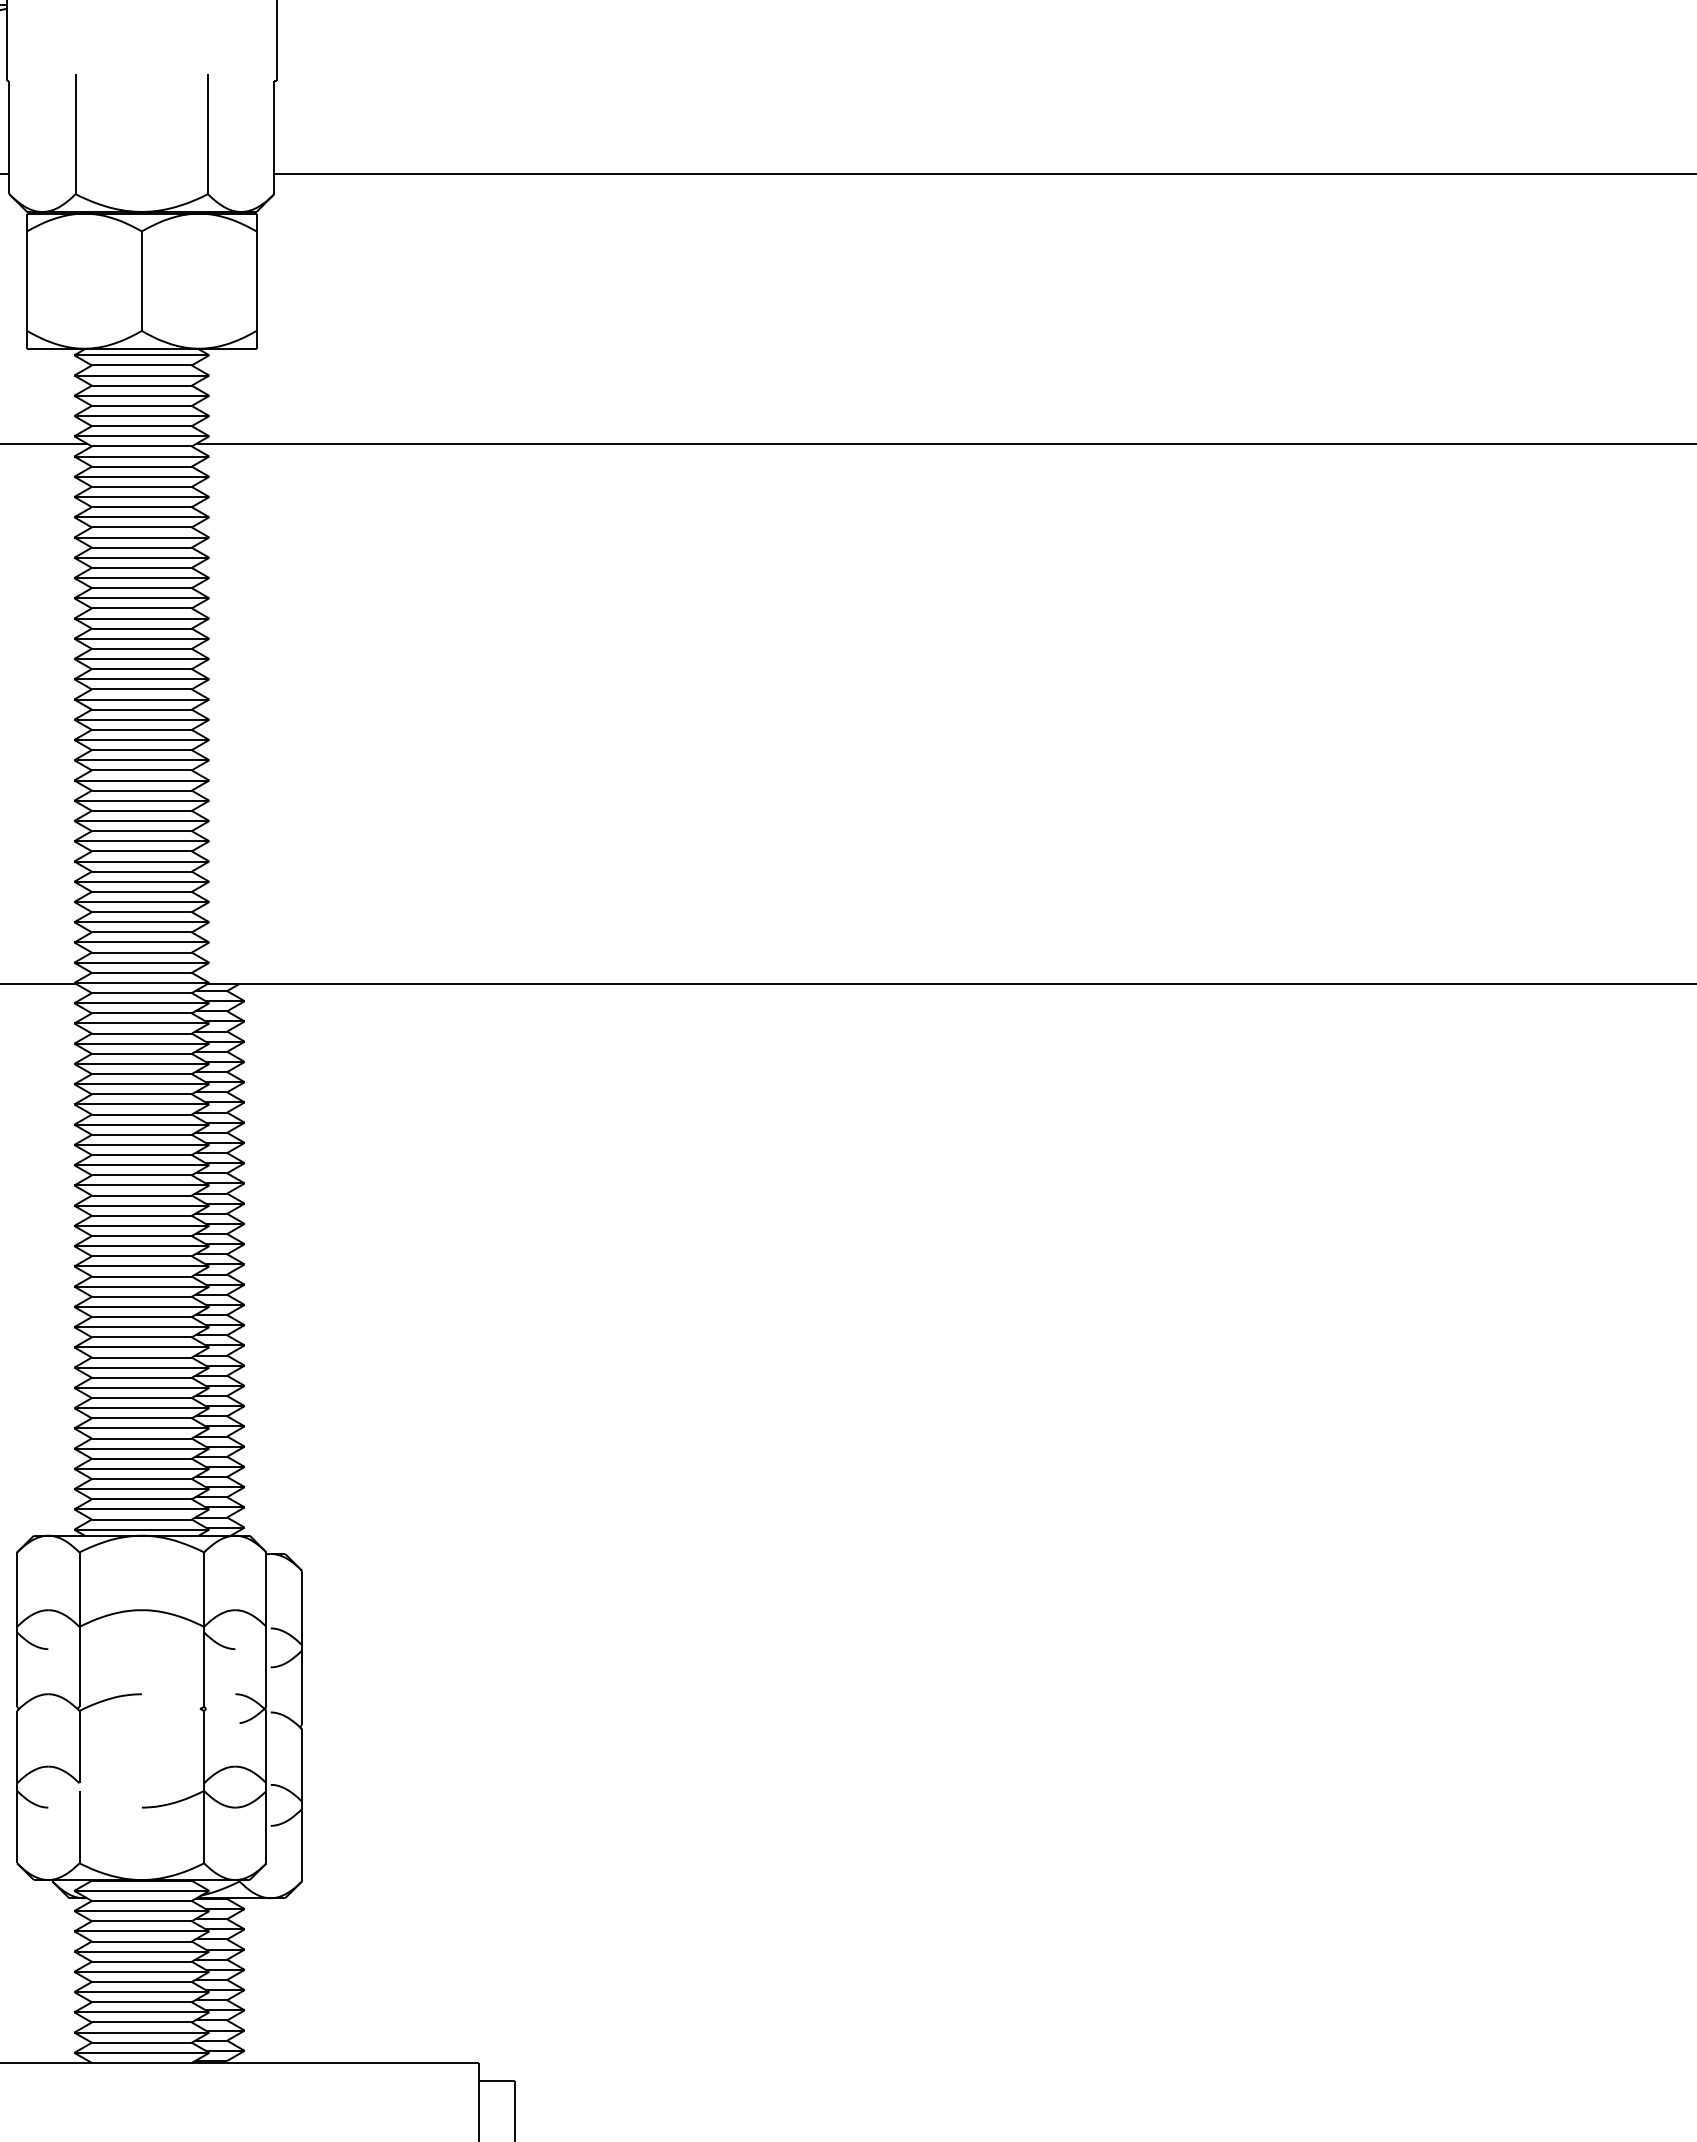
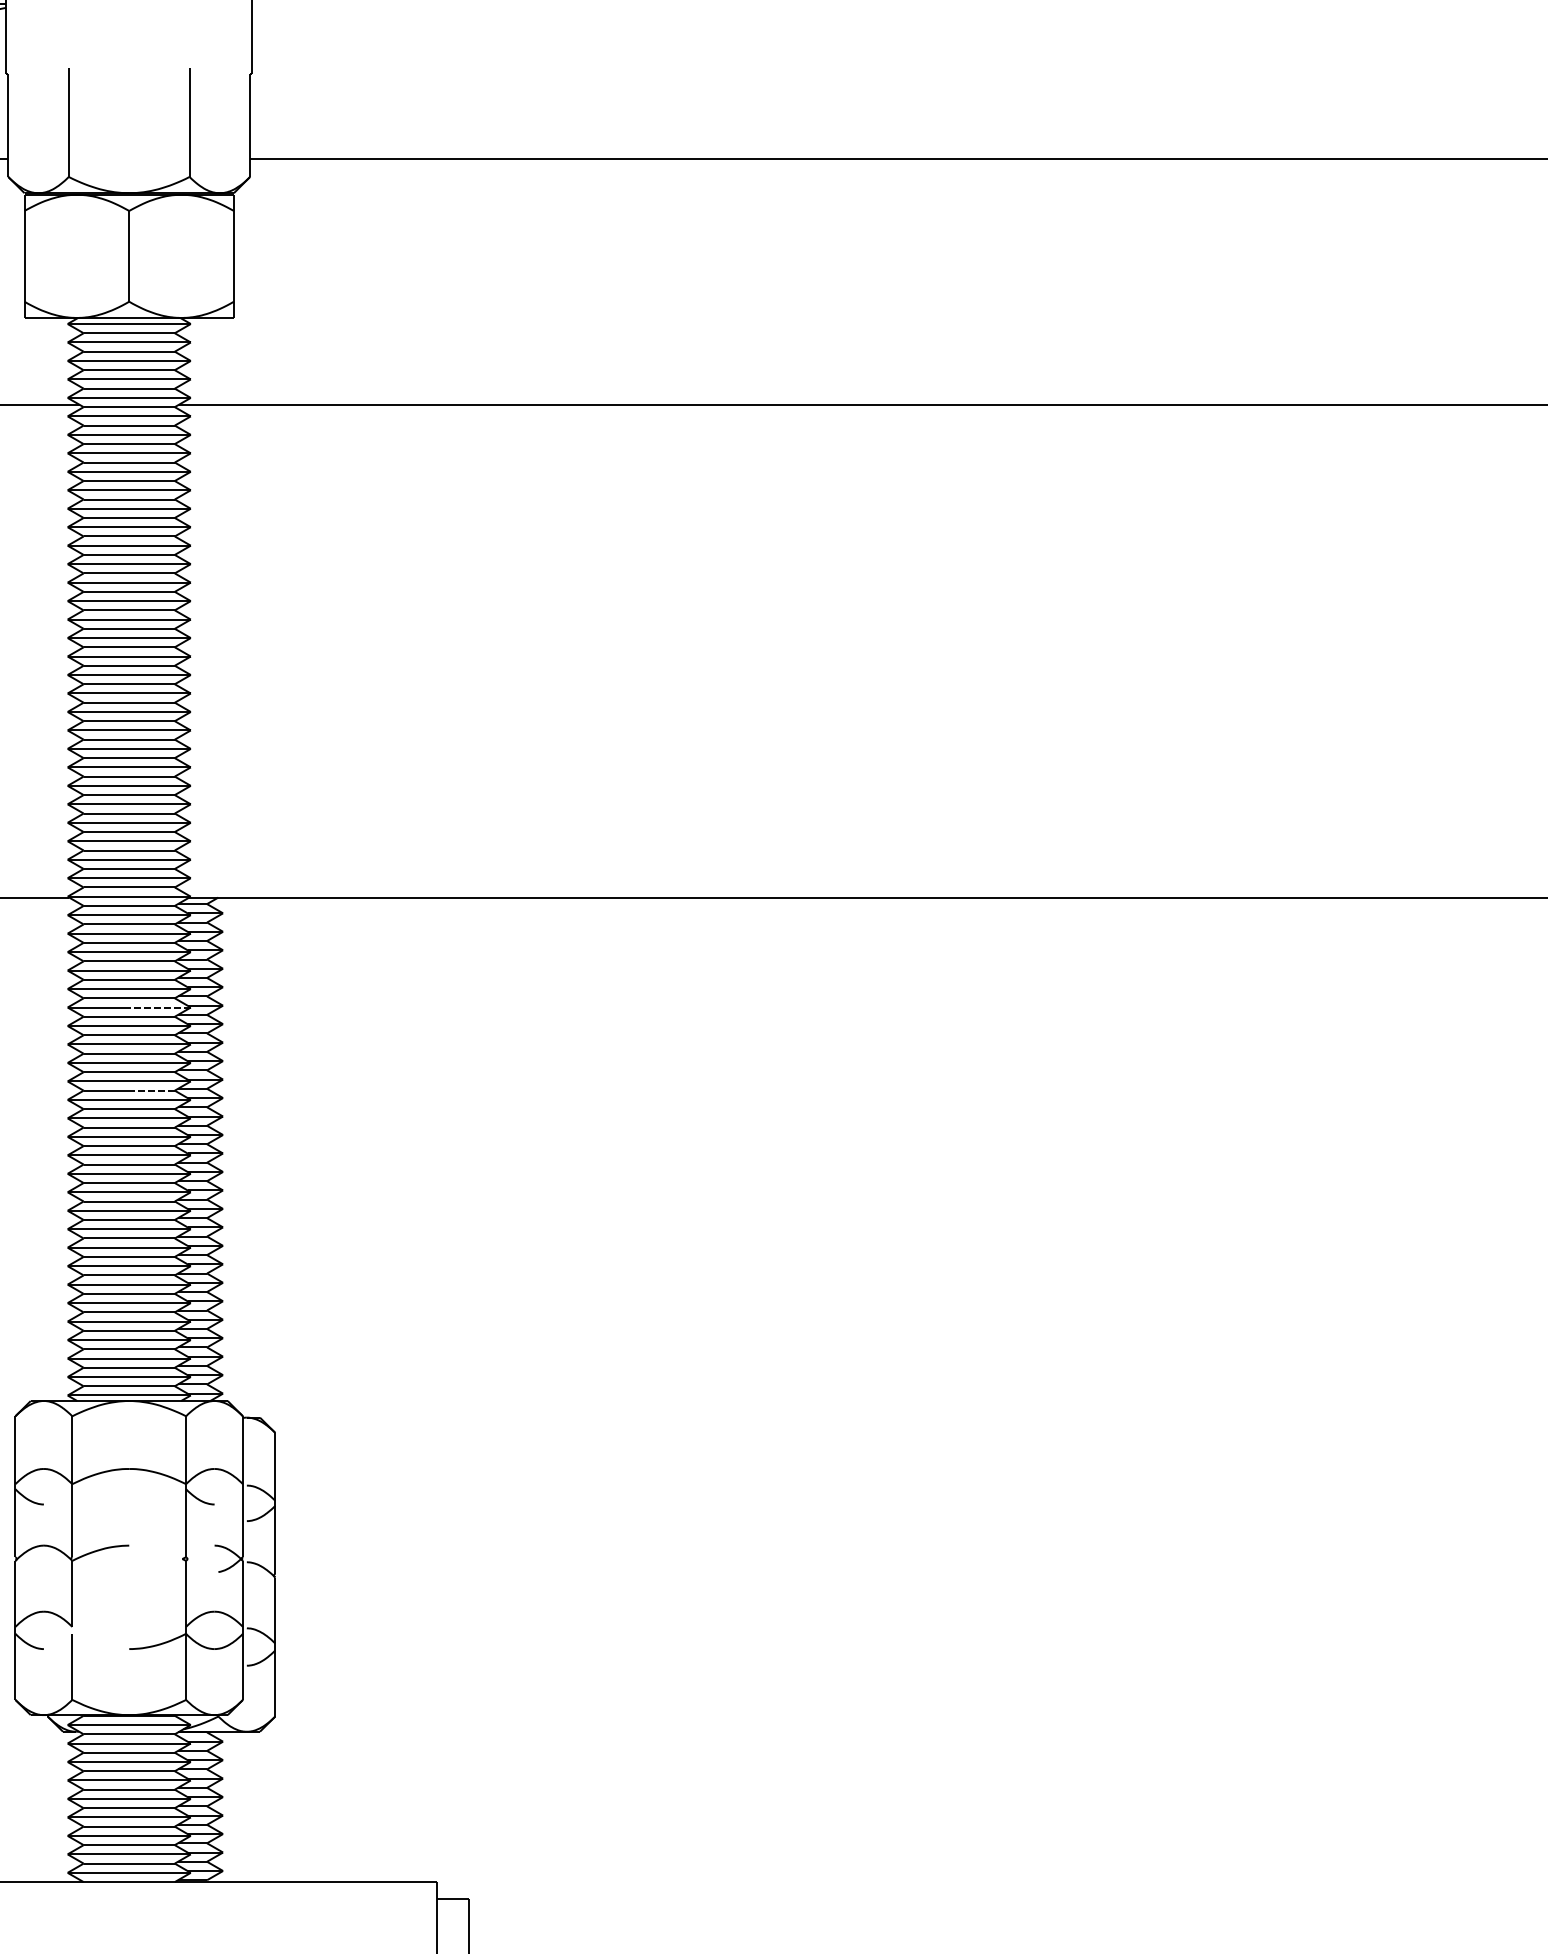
line: (175, 1104) -> (159, 1007), solid -> dashed
line: (166, 1195) -> (151, 1090), solid -> dashed

